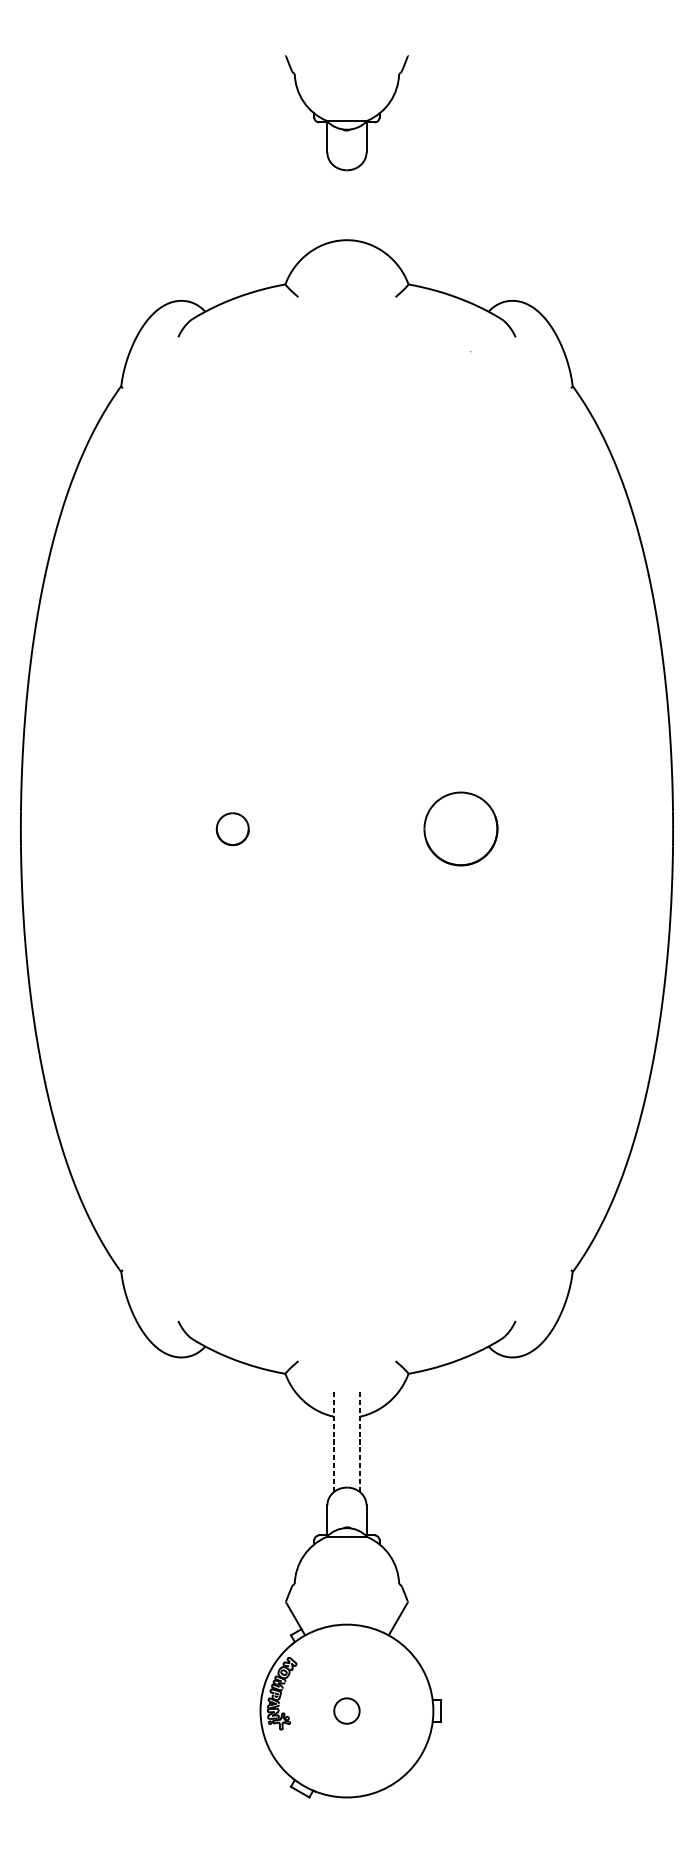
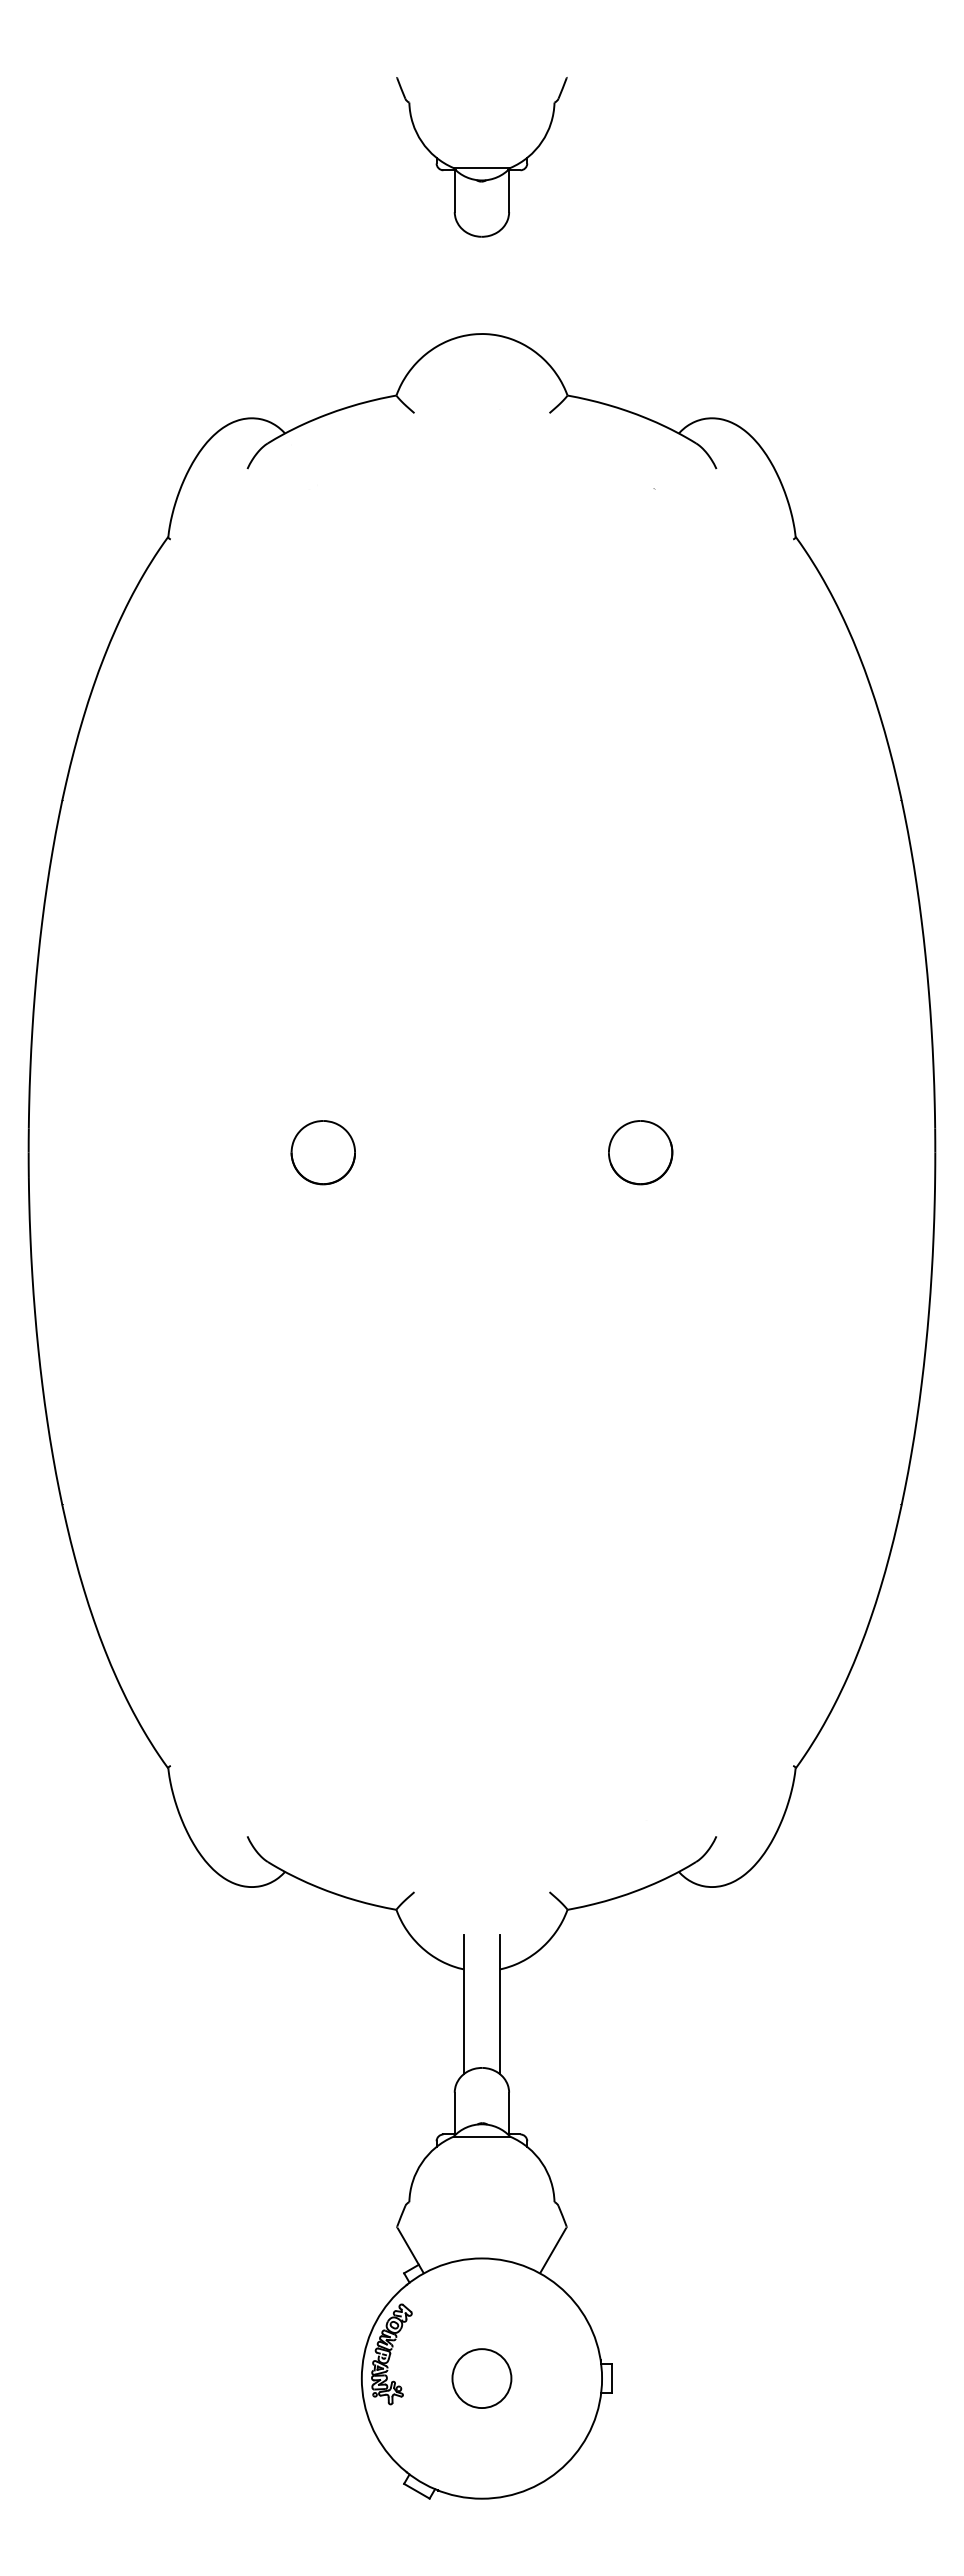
part: (232, 829) -> (322, 1152), size x1.43
part: (461, 829) -> (640, 1152), size x0.62
line: (333, 1441) -> (463, 2004), dashed -> solid
line: (360, 1441) -> (500, 2004), dashed -> solid
circle: (346, 1711) -> (481, 2378), size x1.67

